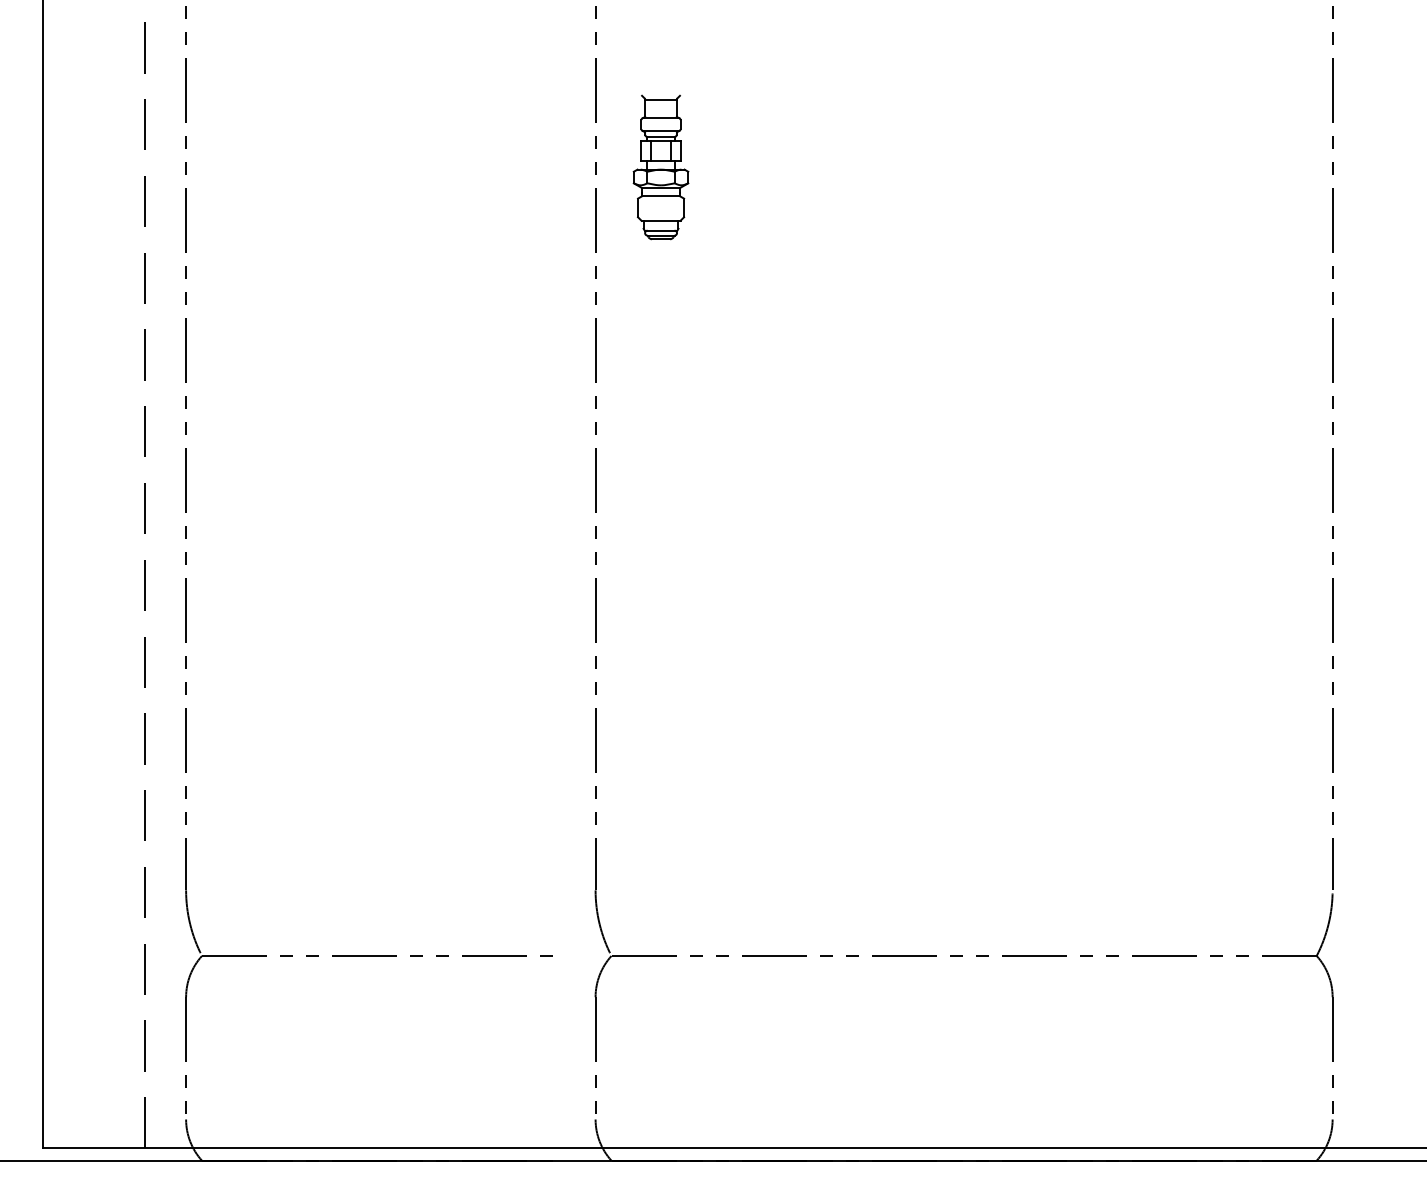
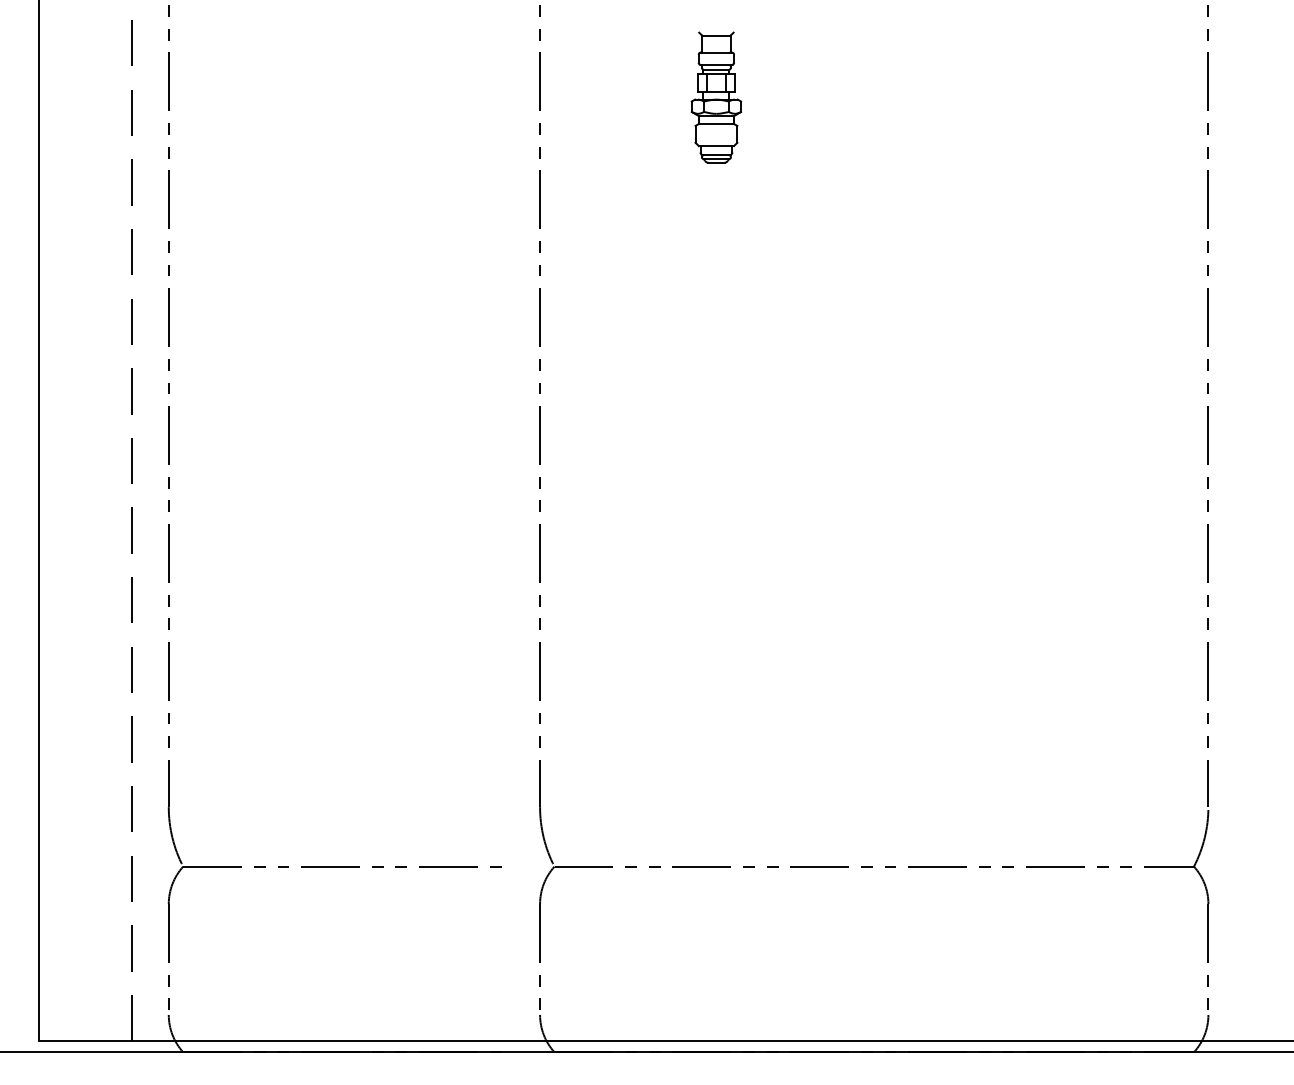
part: (661, 167) -> (716, 97), moved

